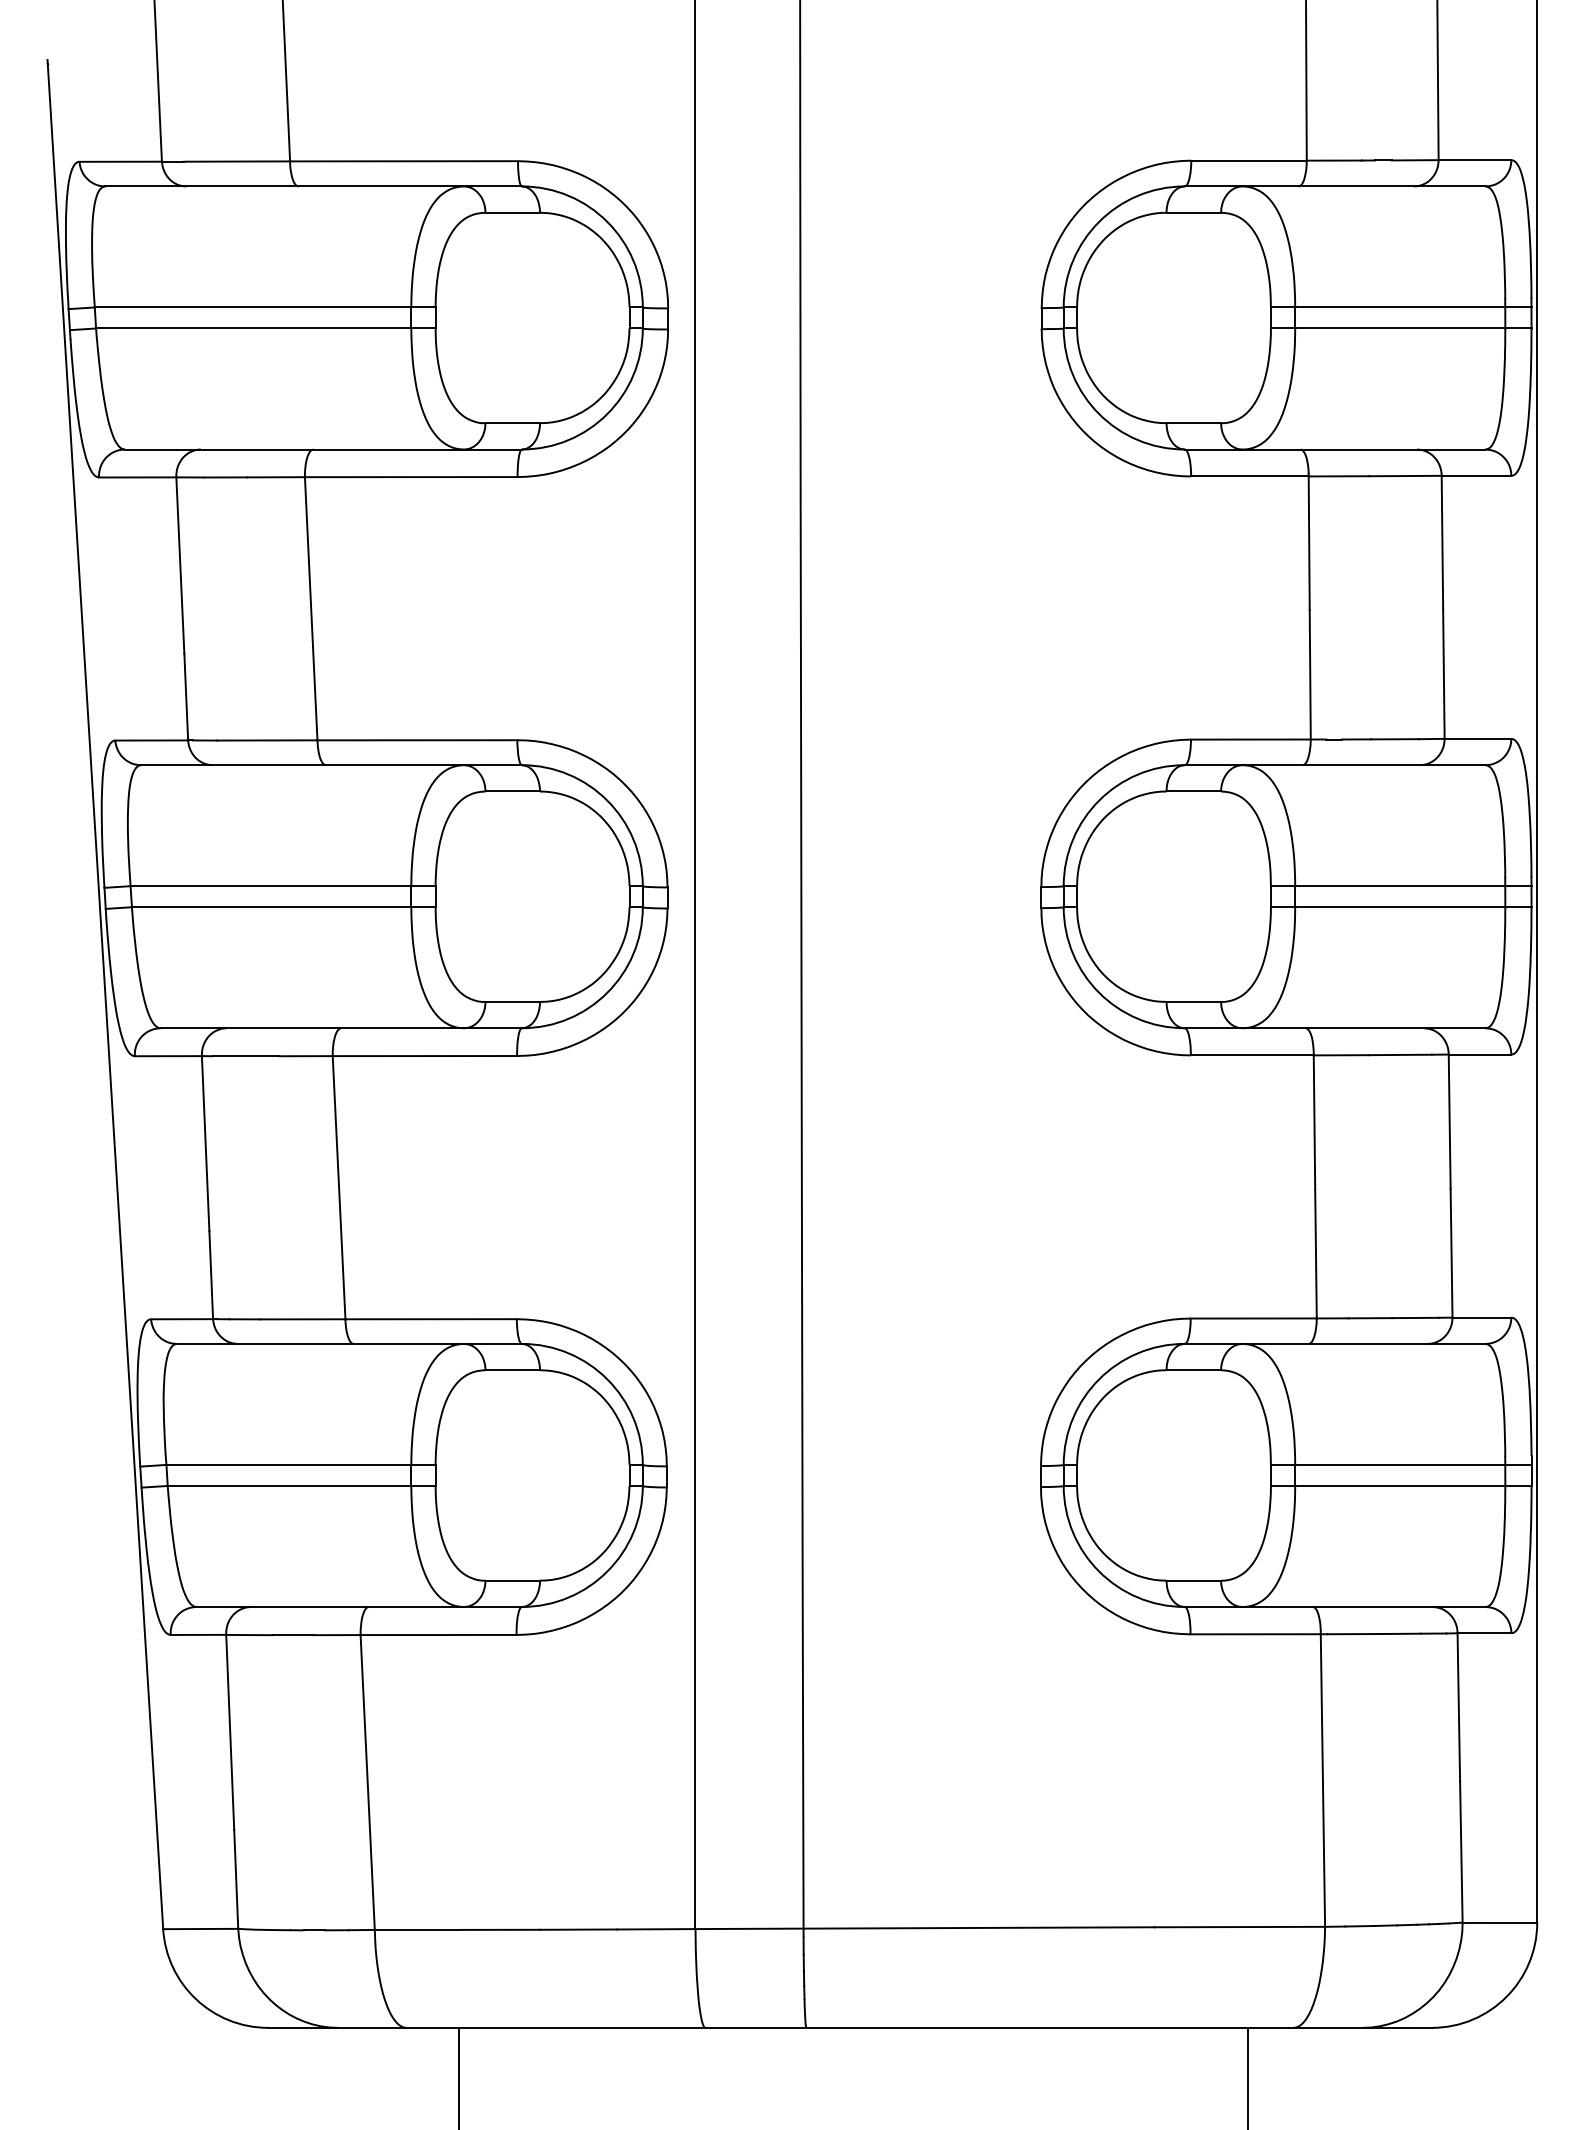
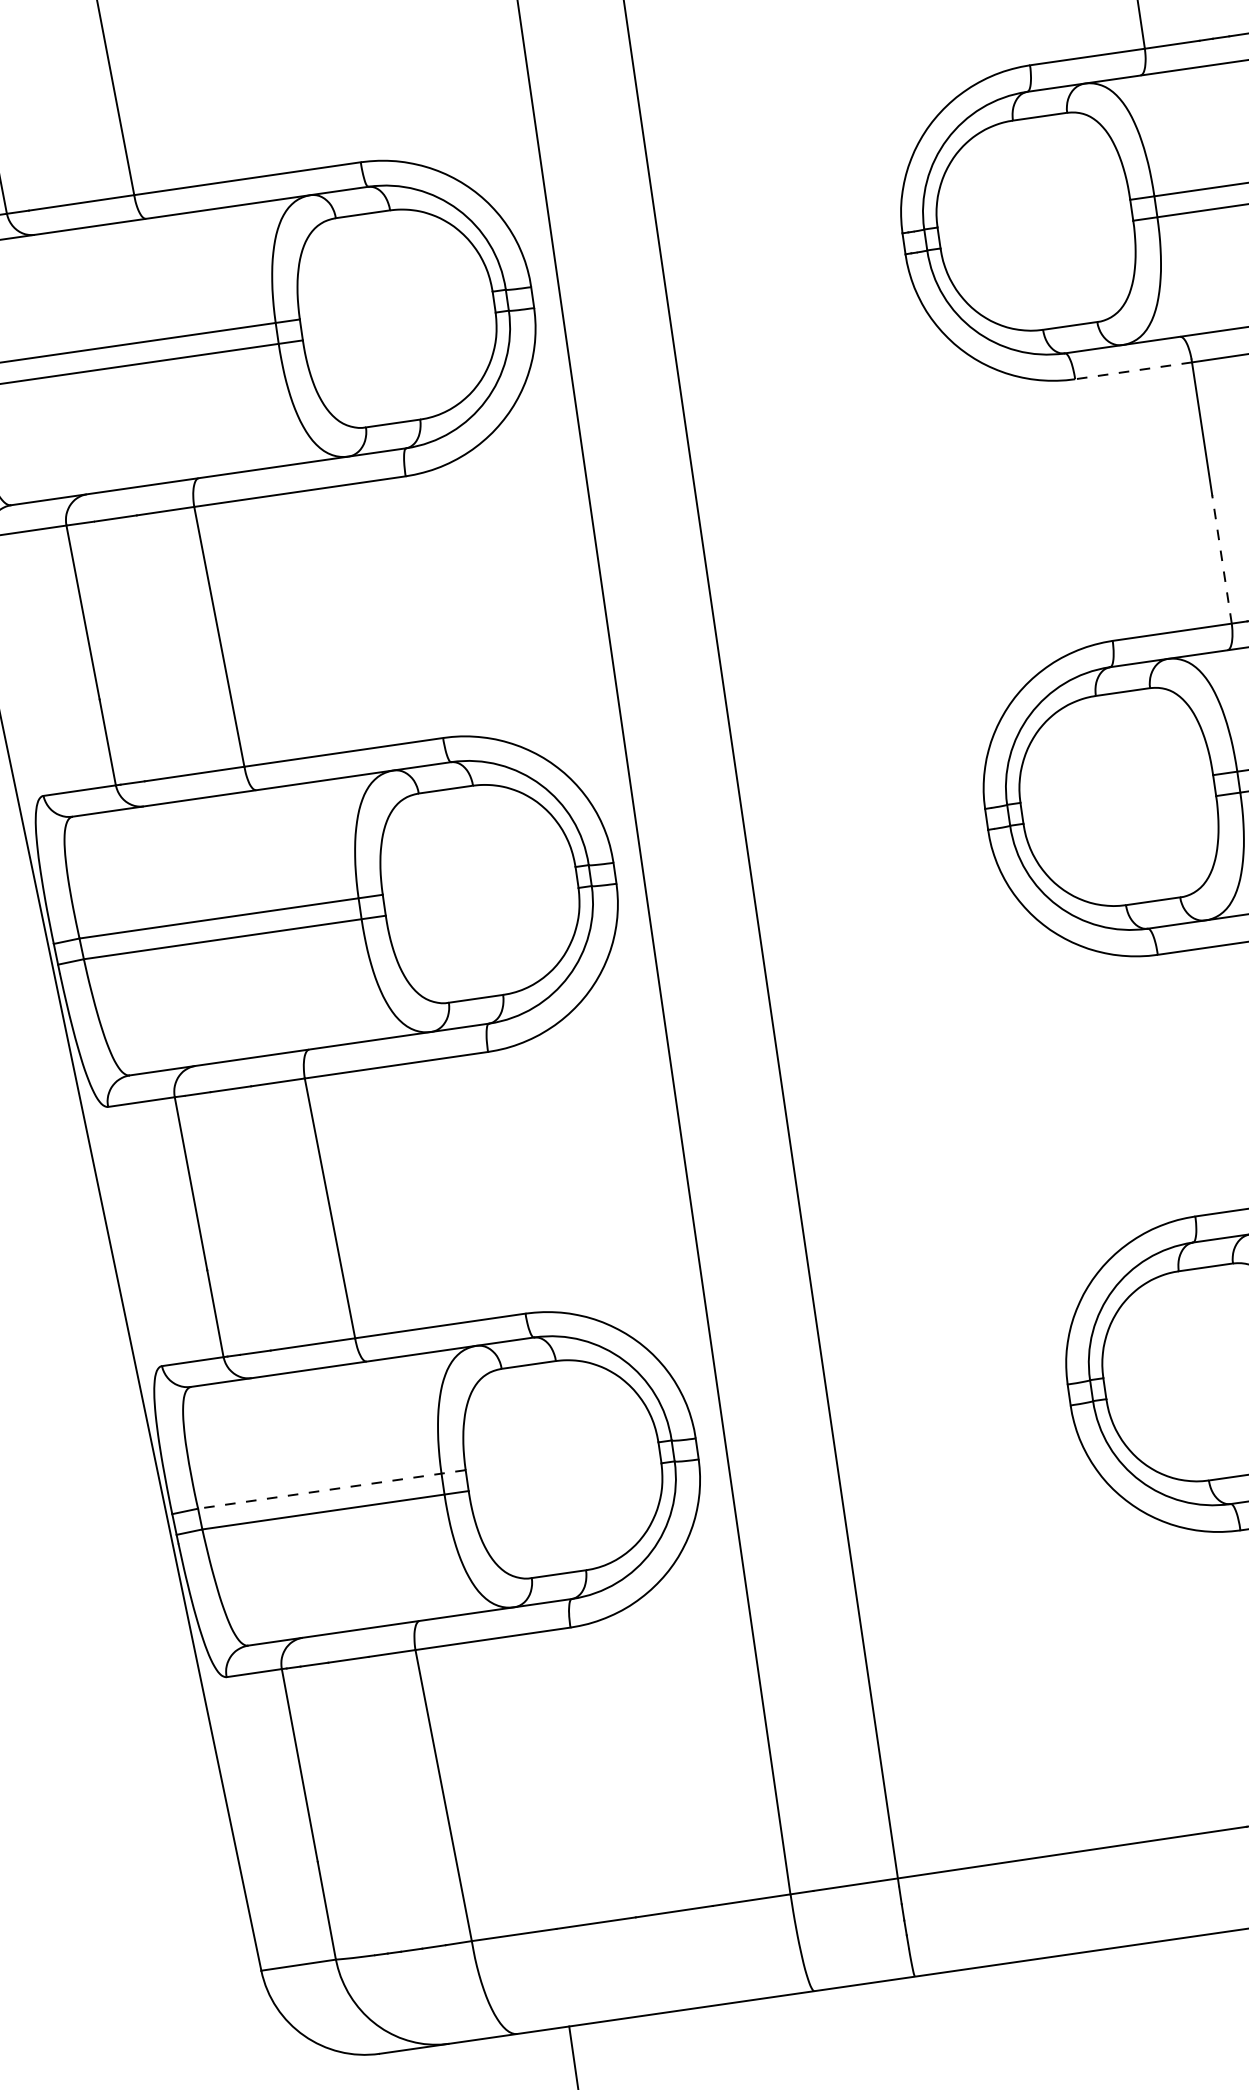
line: (1249, 476) -> (1133, 370), solid -> dashed
line: (1310, 674) -> (1222, 559), solid -> dashed
line: (301, 1464) -> (332, 1488), solid -> dashed

